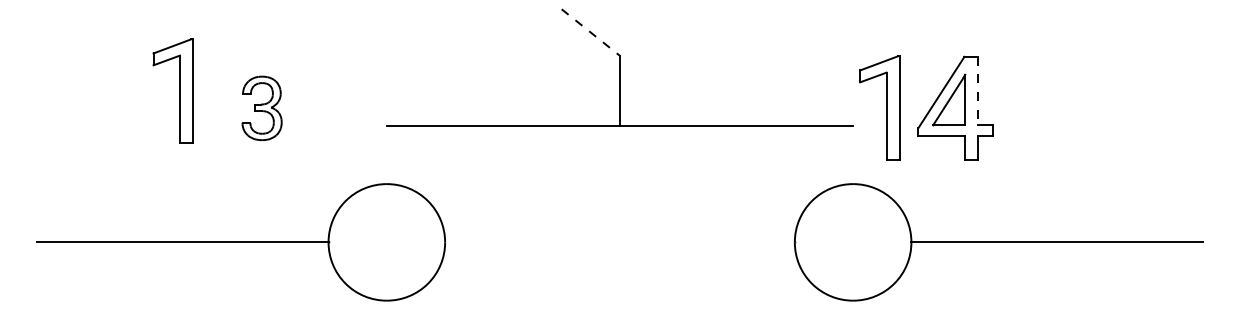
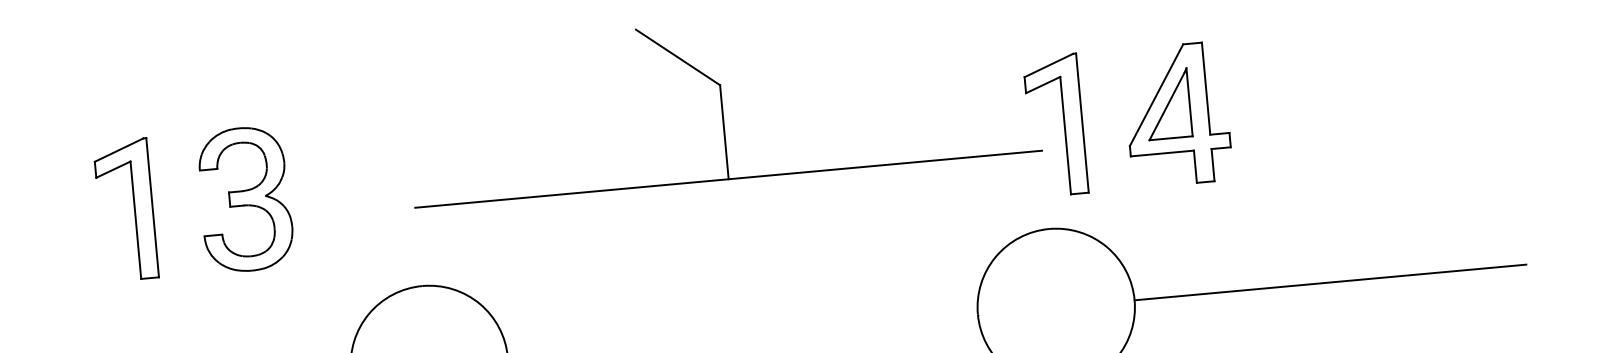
line: (591, 32) -> (678, 57), dashed -> solid
part: (179, 90) -> (134, 208), moved
line: (978, 91) -> (1206, 89), dashed -> solid
part: (886, 107) -> (1064, 123), moved
part: (261, 108) -> (244, 199), size x1.67

